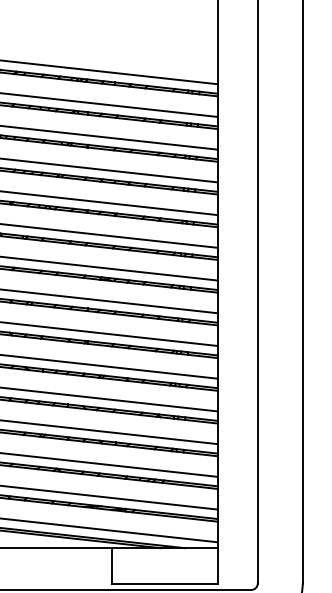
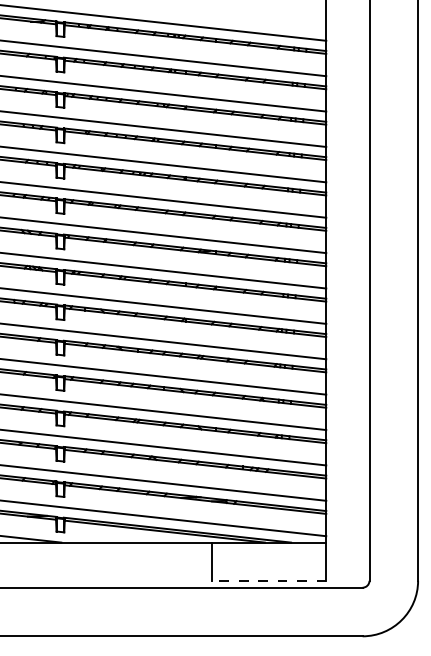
line: (164, 583) -> (268, 580), solid -> dashed

